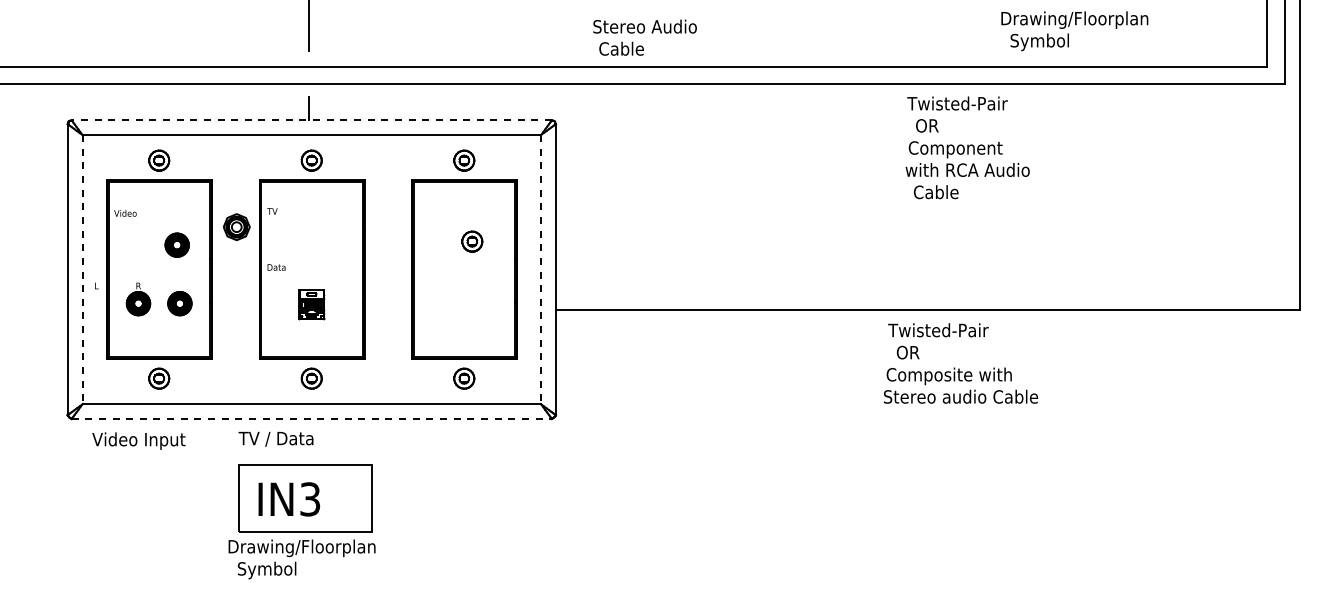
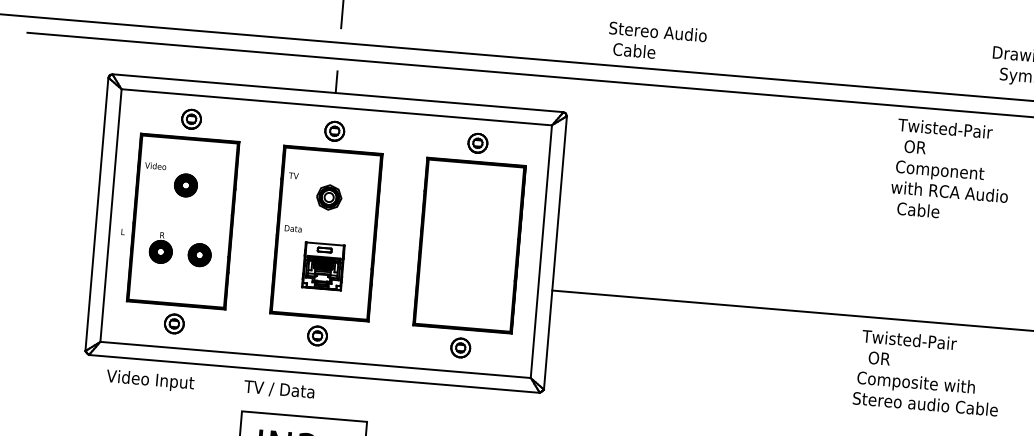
line: (311, 120) -> (337, 93), dashed -> solid
part: (236, 227) -> (328, 197), moved
part: (472, 241) -> (479, 219), removed
part: (176, 244) -> (185, 184), moved
line: (82, 269) -> (110, 215), dashed -> solid
line: (541, 269) -> (541, 251), dashed -> solid
part: (311, 304) -> (323, 266), size x1.67
line: (312, 419) -> (315, 374), dashed -> solid

